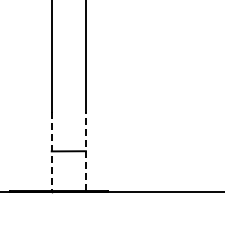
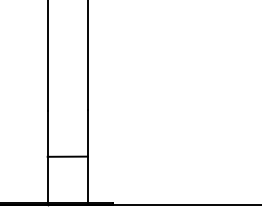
line: (85, 150) -> (87, 155), dashed -> solid
line: (51, 151) -> (47, 156), dashed -> solid

